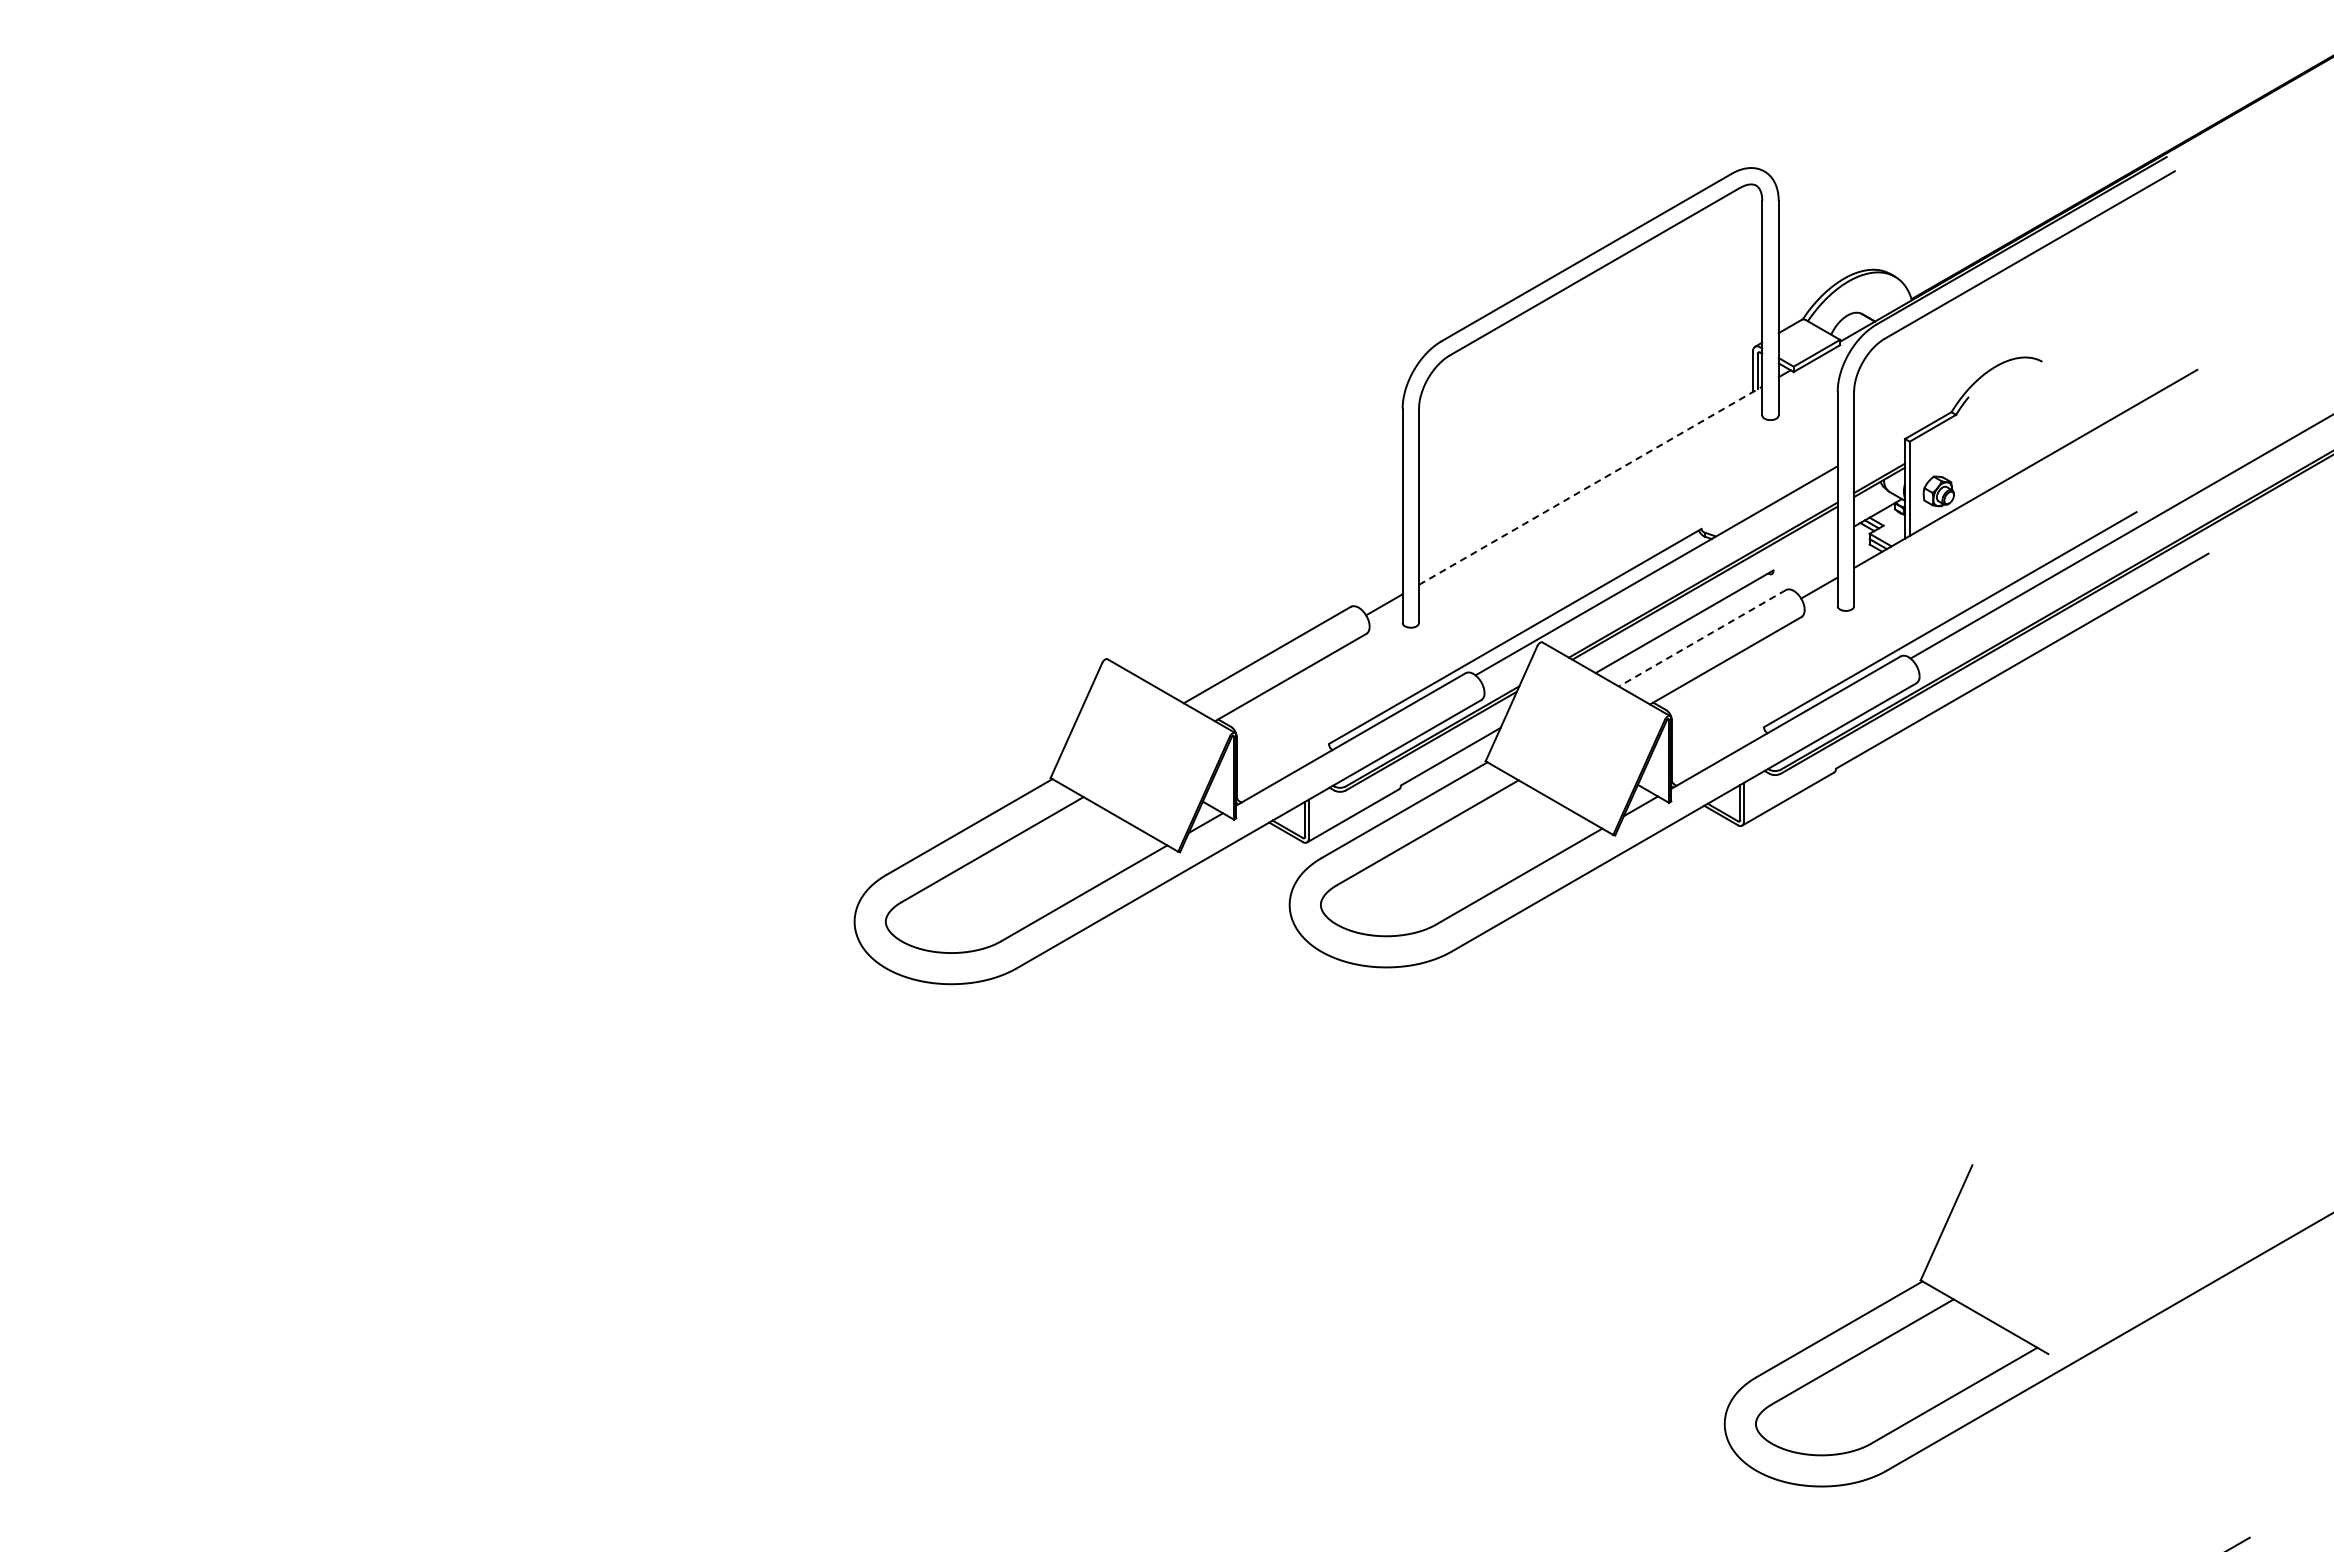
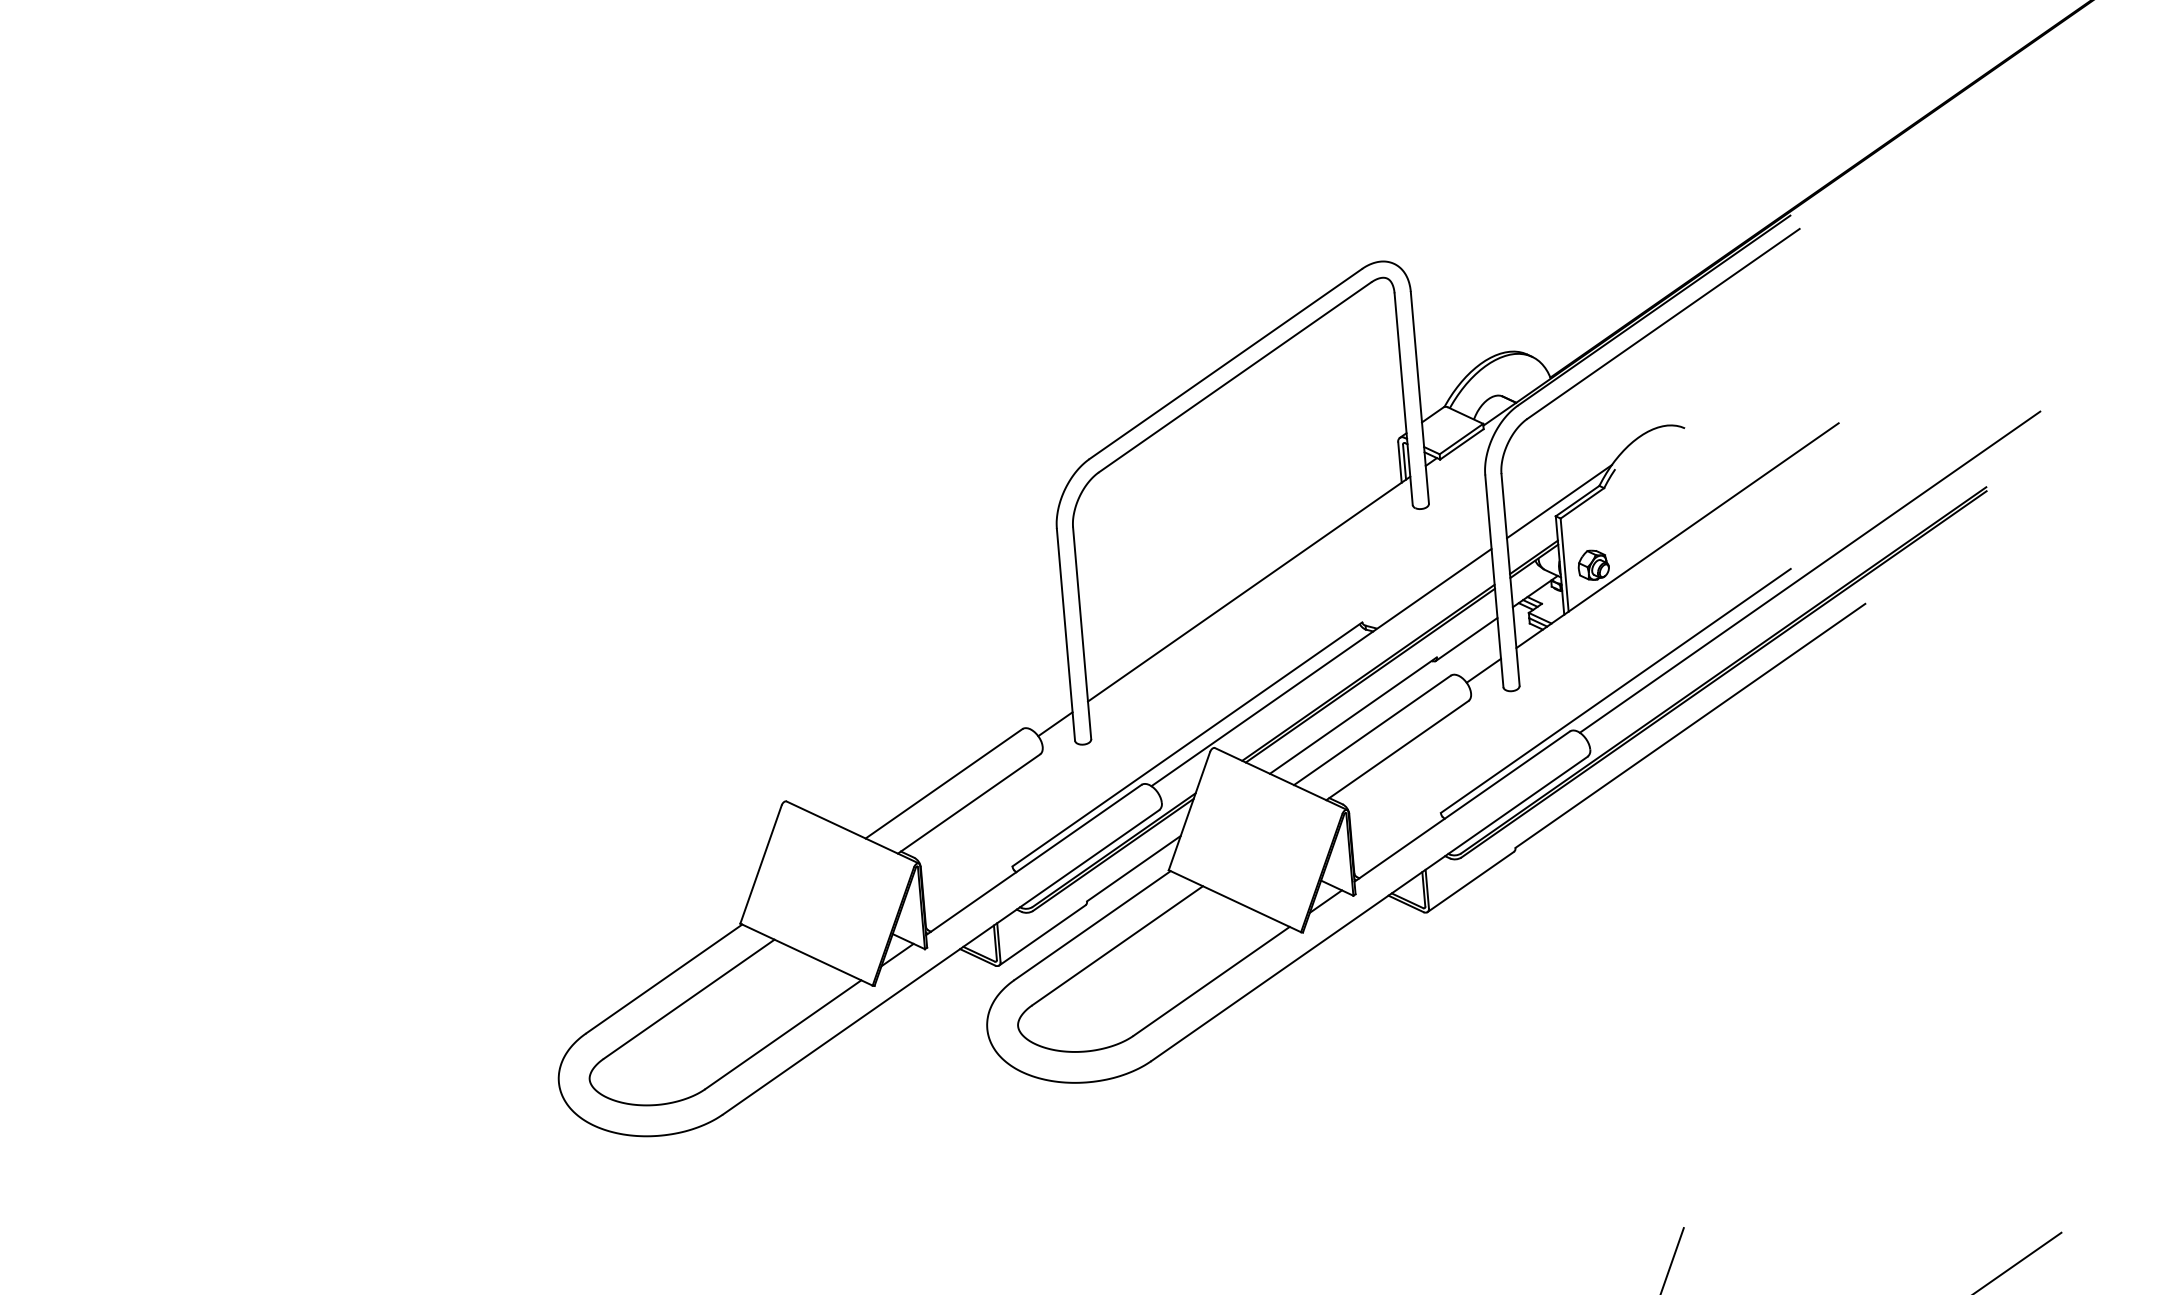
line: (1909, 424) -> (1558, 501), added
line: (1591, 485) -> (1249, 588), dashed -> solid
line: (1804, 555) -> (1466, 639), added
line: (1701, 638) -> (1371, 730), dashed -> solid

